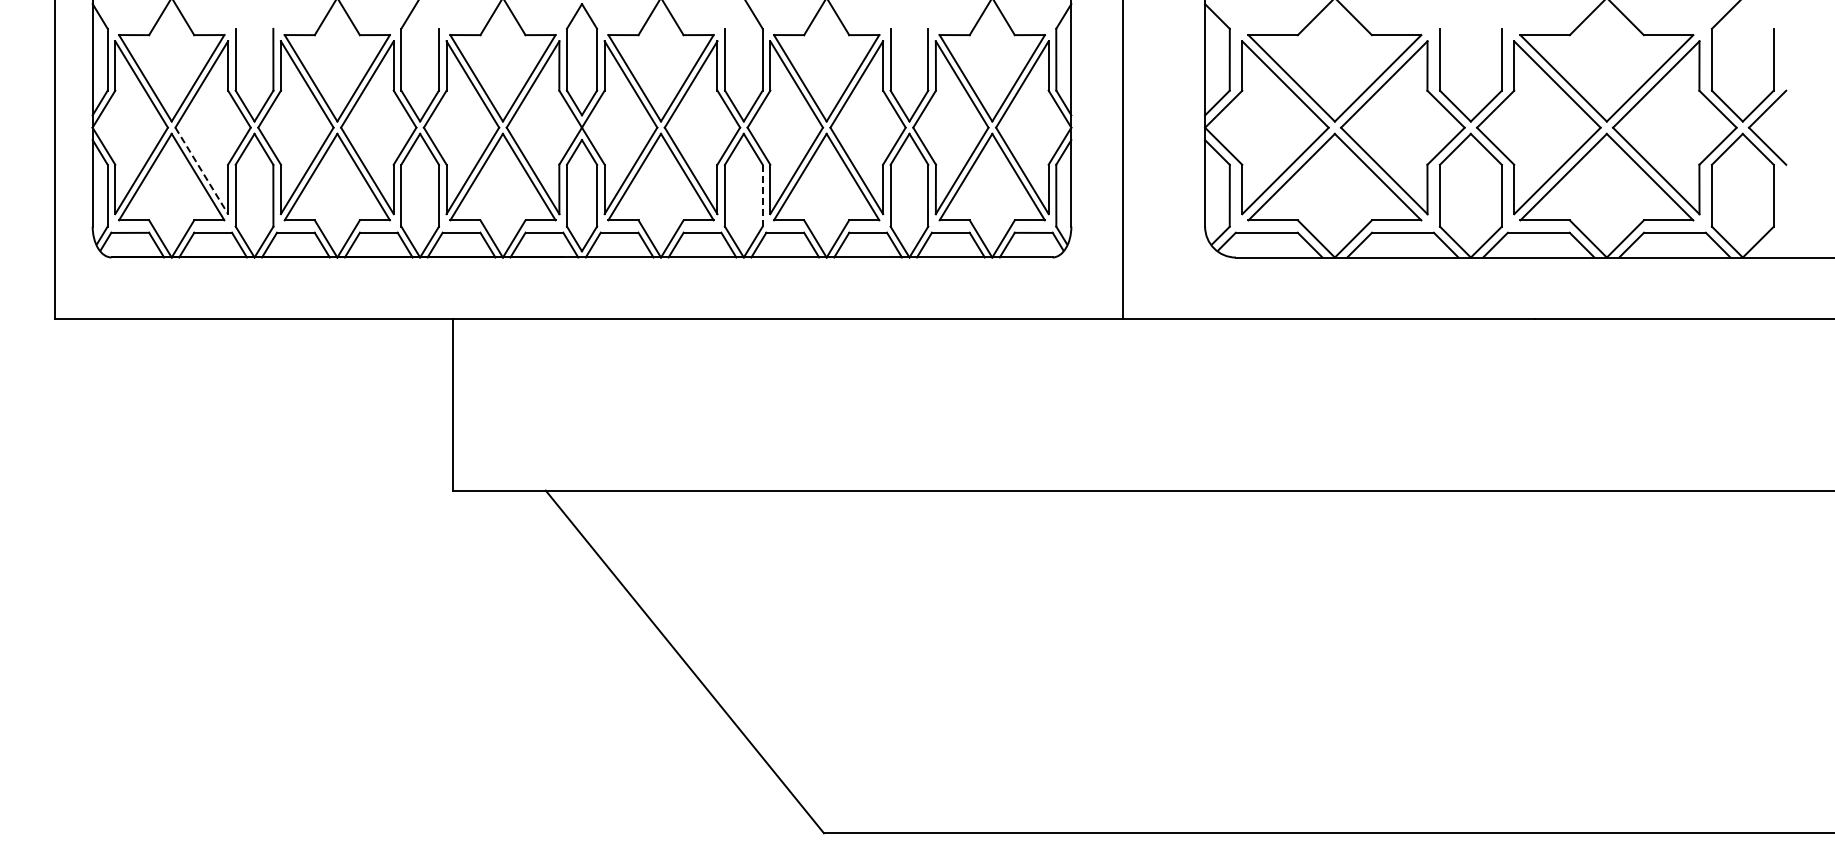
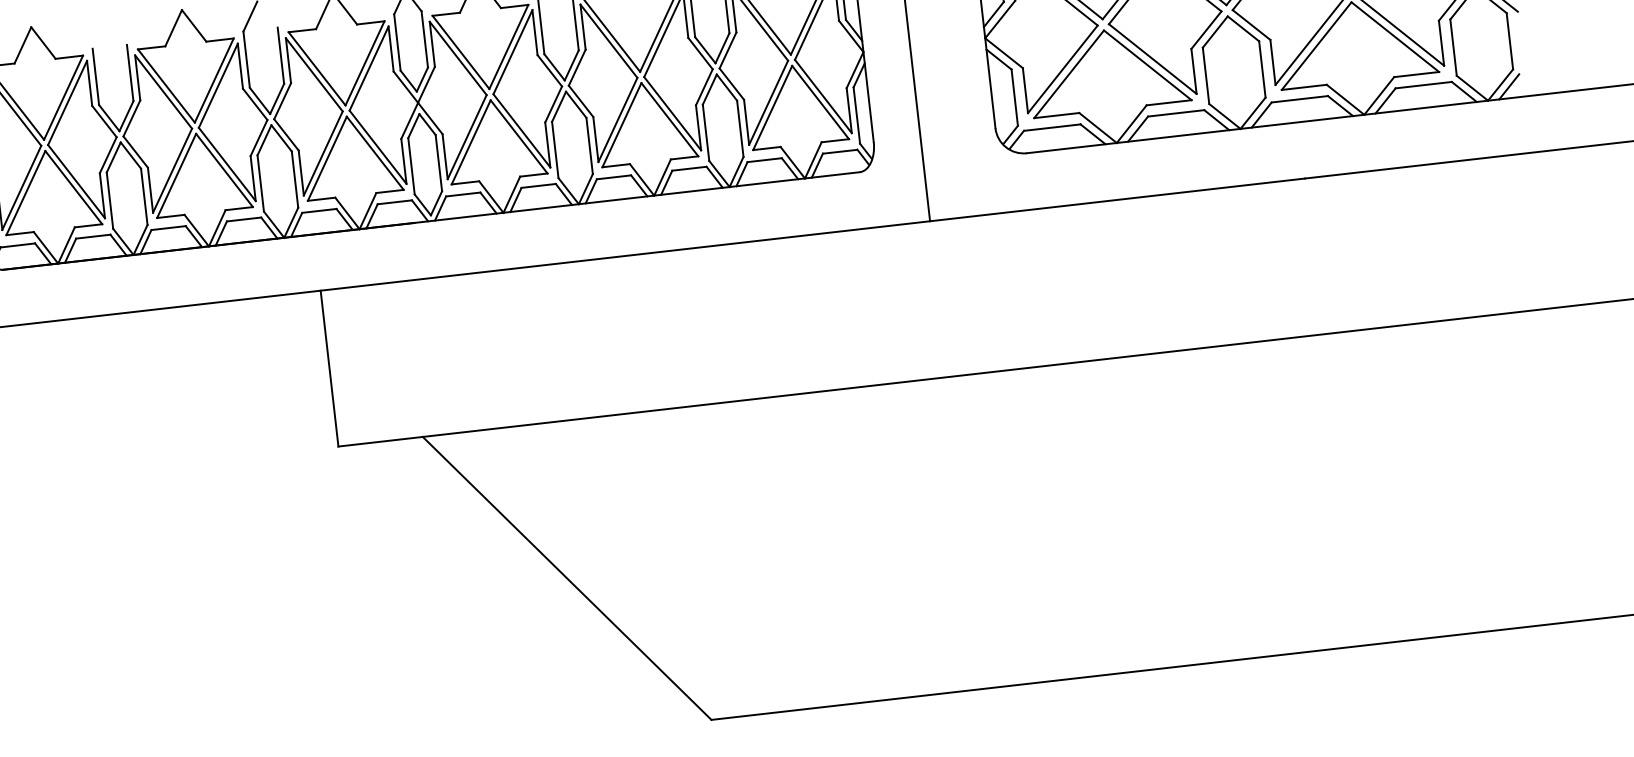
line: (201, 170) -> (76, 181), dashed -> solid
line: (762, 195) -> (589, 145), dashed -> solid
line: (1767, 244) -> (1509, 86), added

